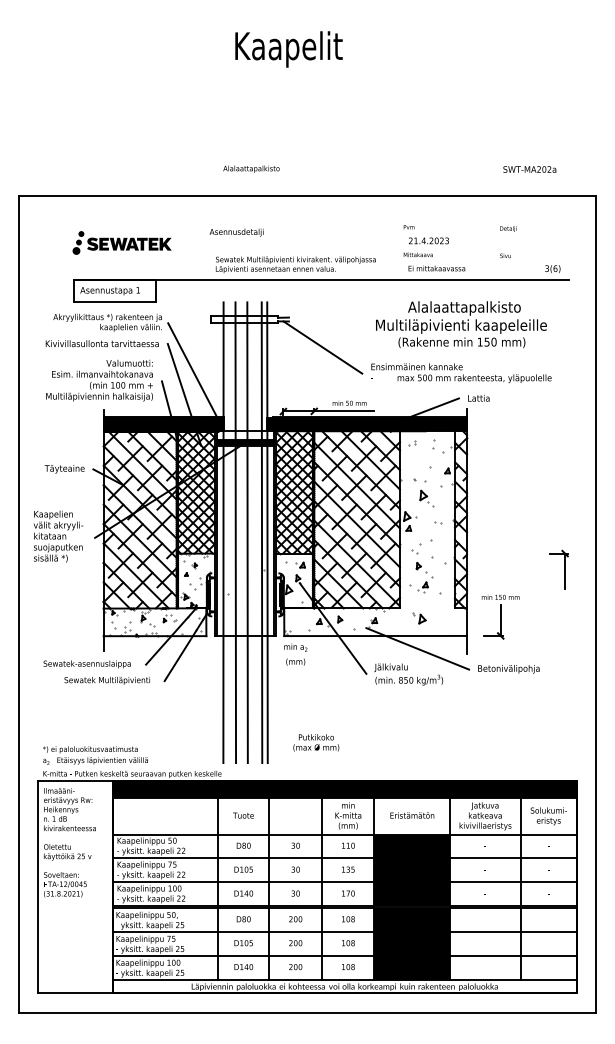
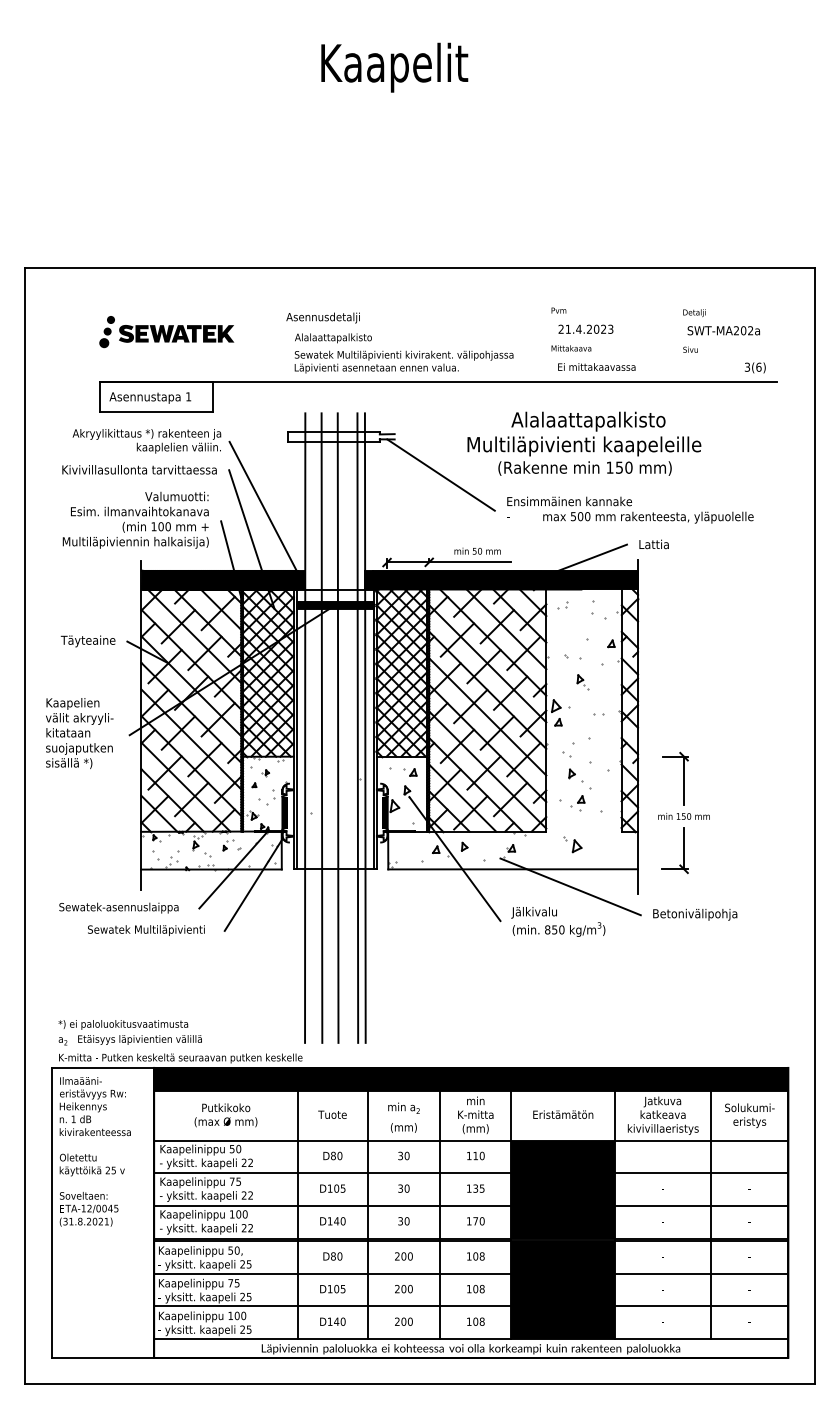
text: (251, 169) -> (333, 338), moved
text: (529, 169) -> (723, 330), moved
text: (461, 324) -> (584, 443), moved
part: (426, 499) -> (582, 682), size x0.62
part: (564, 569) -> (683, 778), moved
text: (295, 654) -> (403, 1117), moved
text: (315, 742) -> (225, 1115), moved

